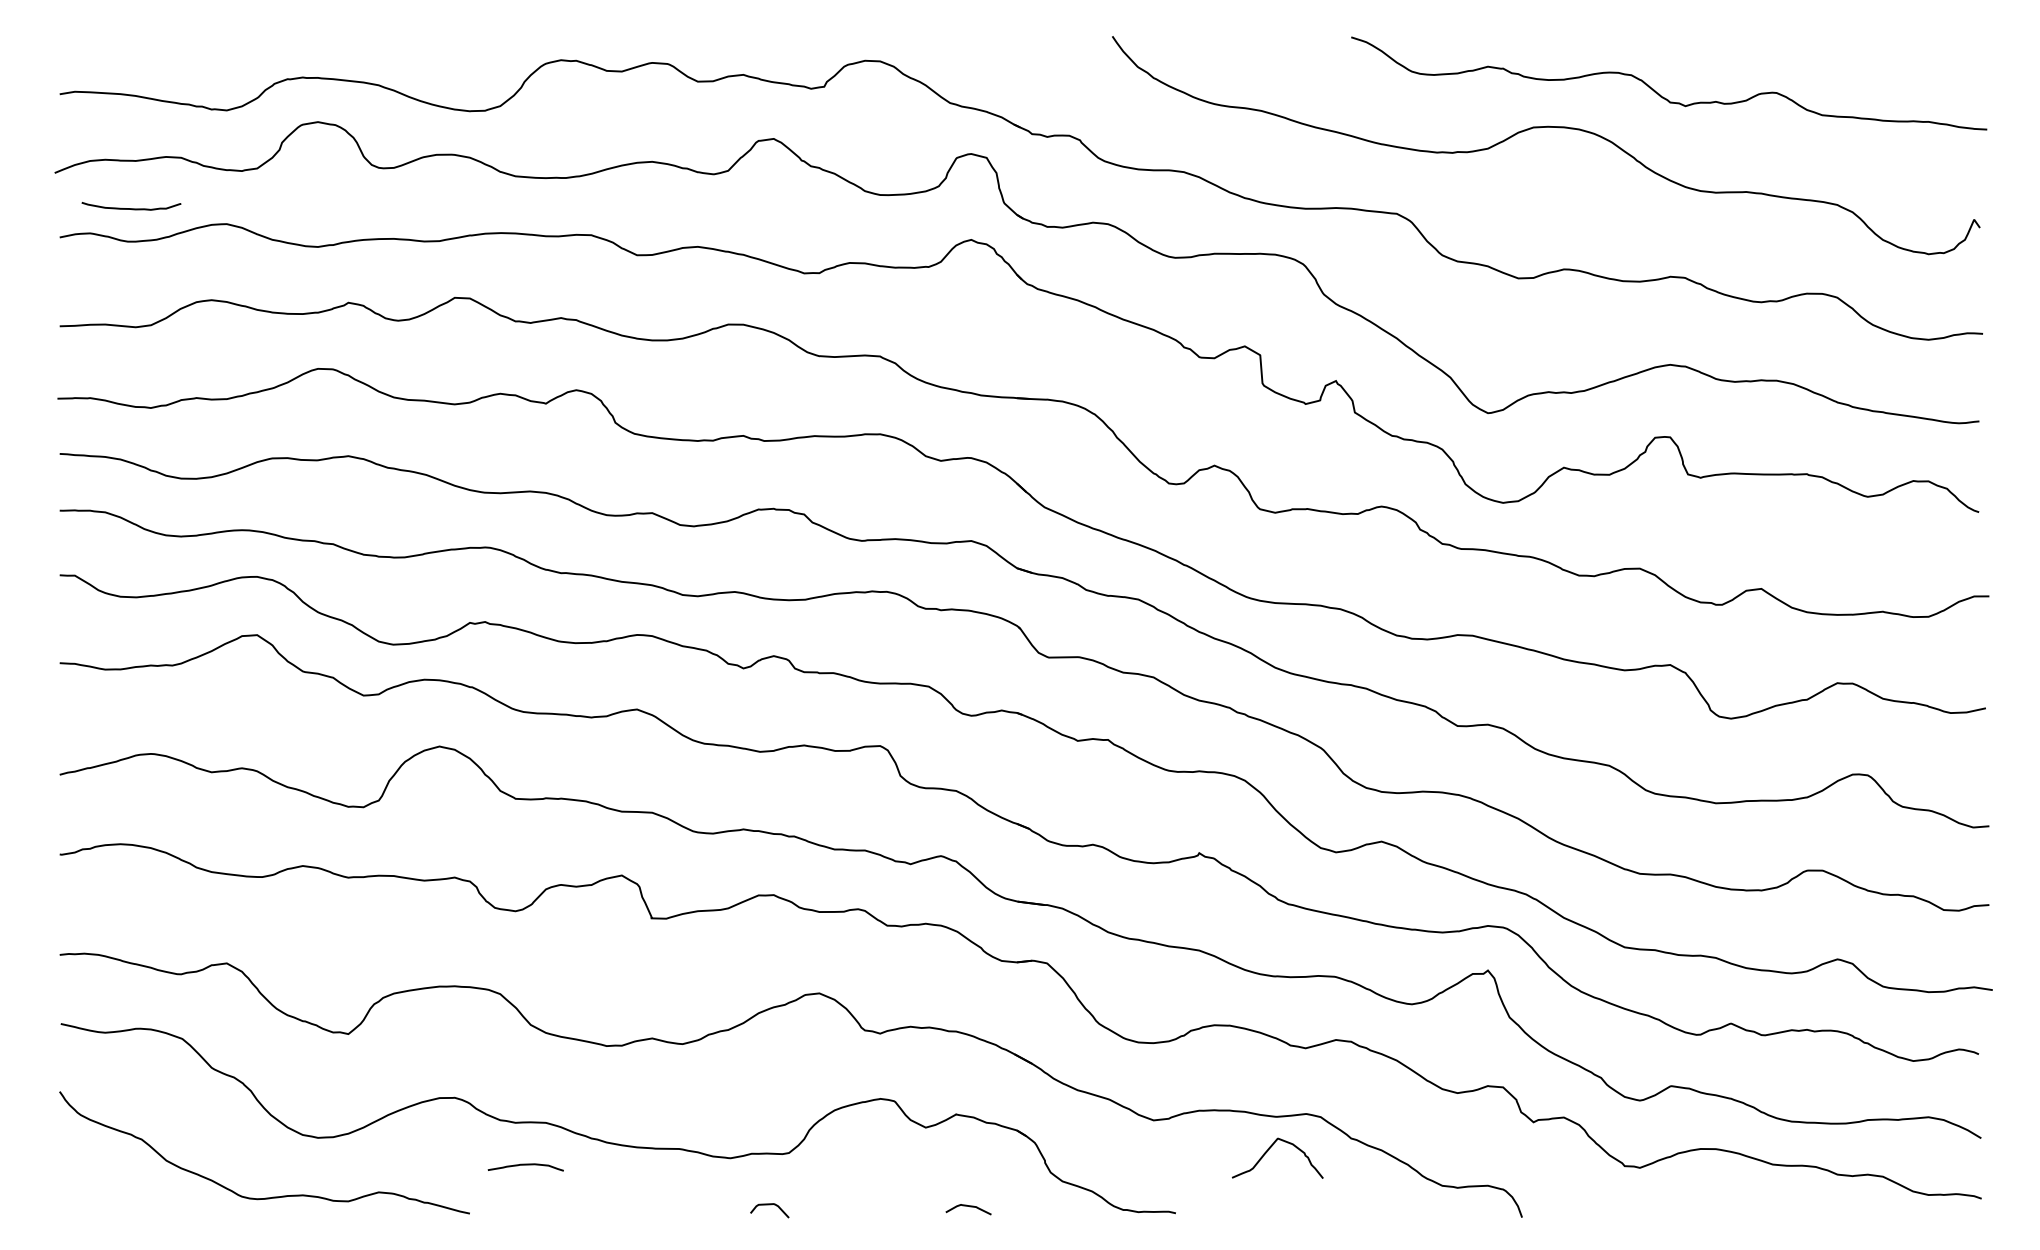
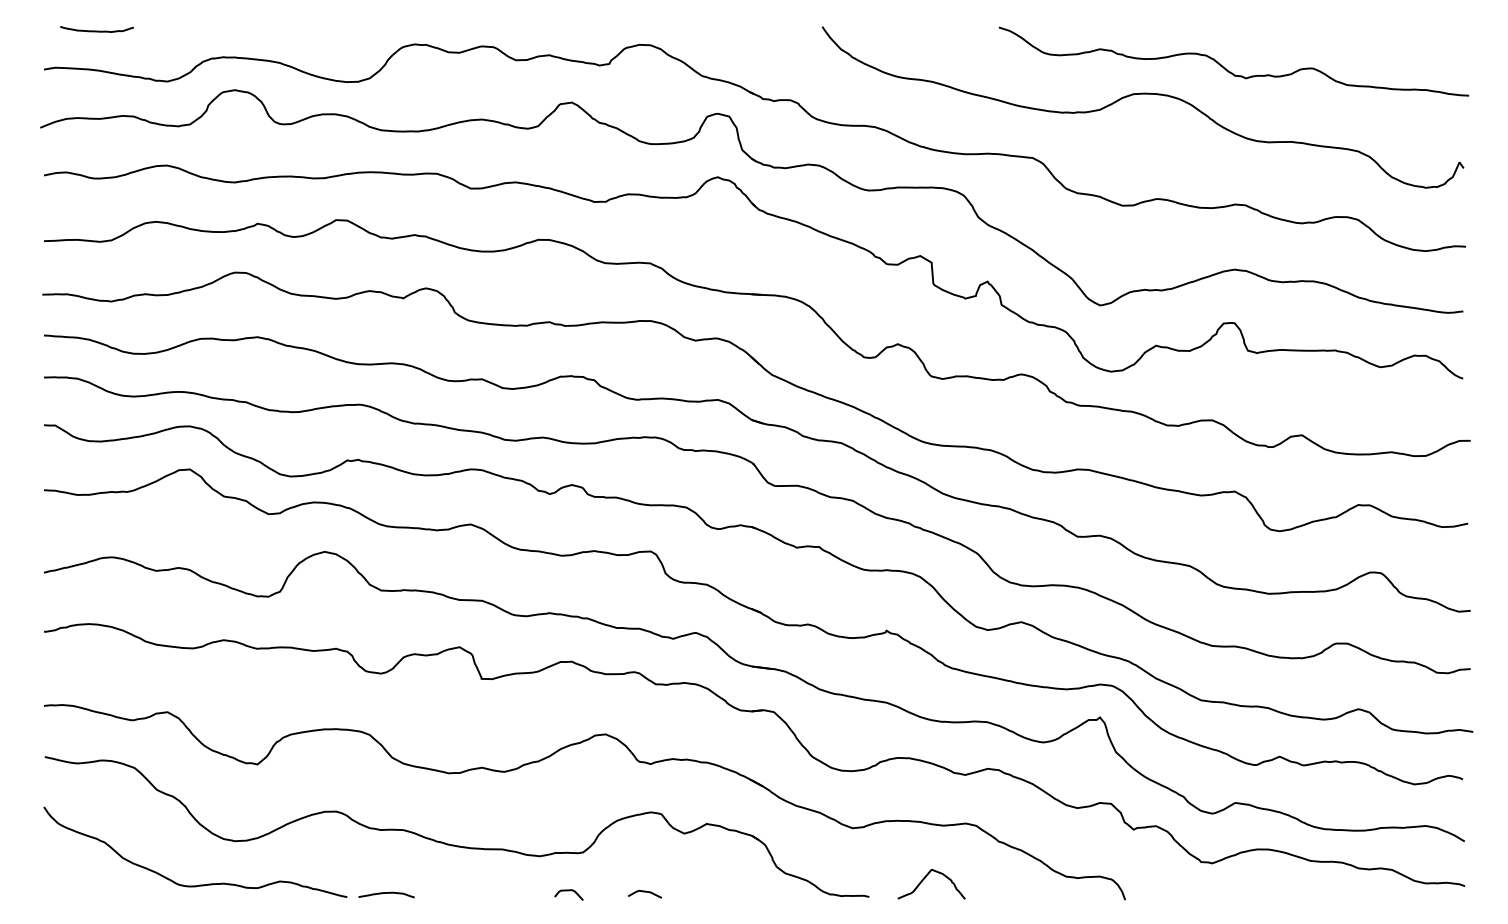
curve: (130, 207) -> (96, 30), moved
curve: (1269, 1150) -> (925, 878), moved
curve: (525, 1165) -> (386, 893), moved
curve: (969, 1207) -> (645, 892), moved

